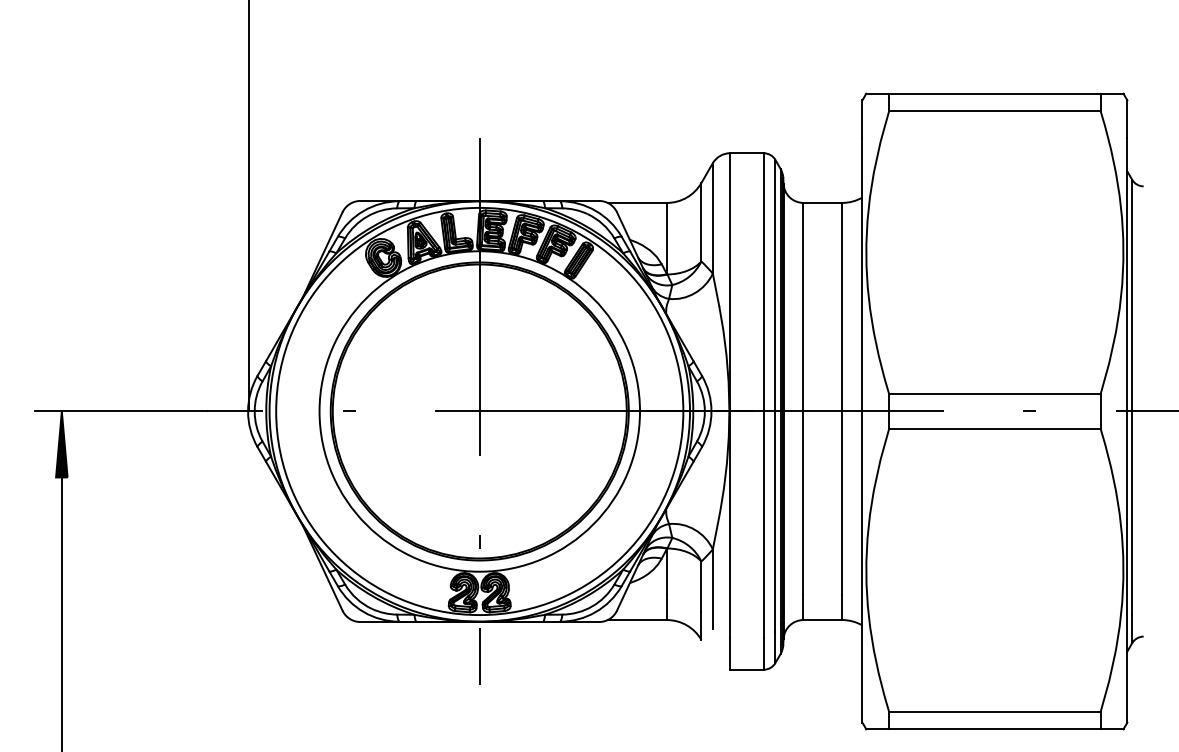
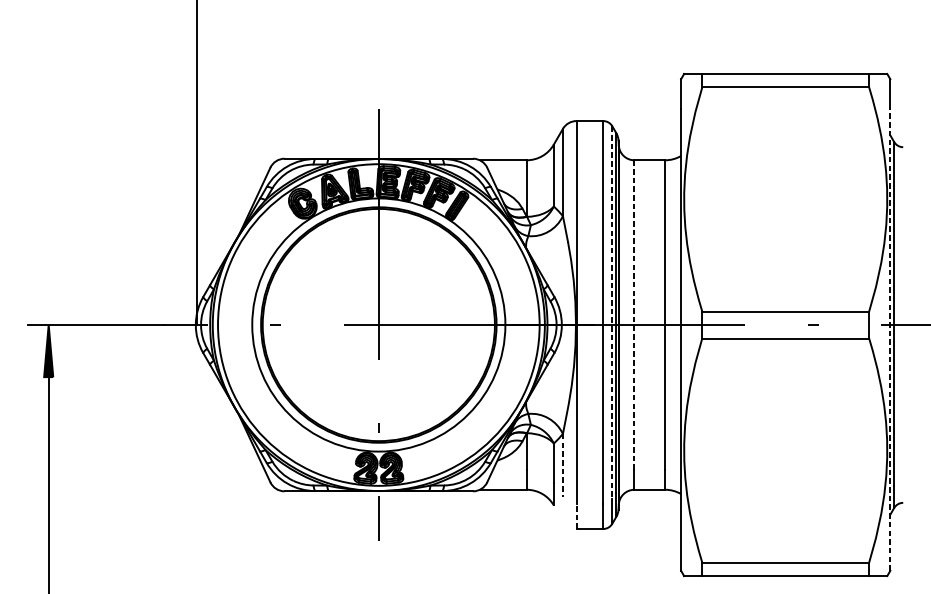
line: (775, 396) -> (612, 313), solid -> dashed
line: (803, 398) -> (634, 314), solid -> dashed
line: (1127, 430) -> (890, 340), solid -> dashed
line: (712, 589) -> (562, 465), solid -> dashed
line: (730, 653) -> (576, 516), solid -> dashed

